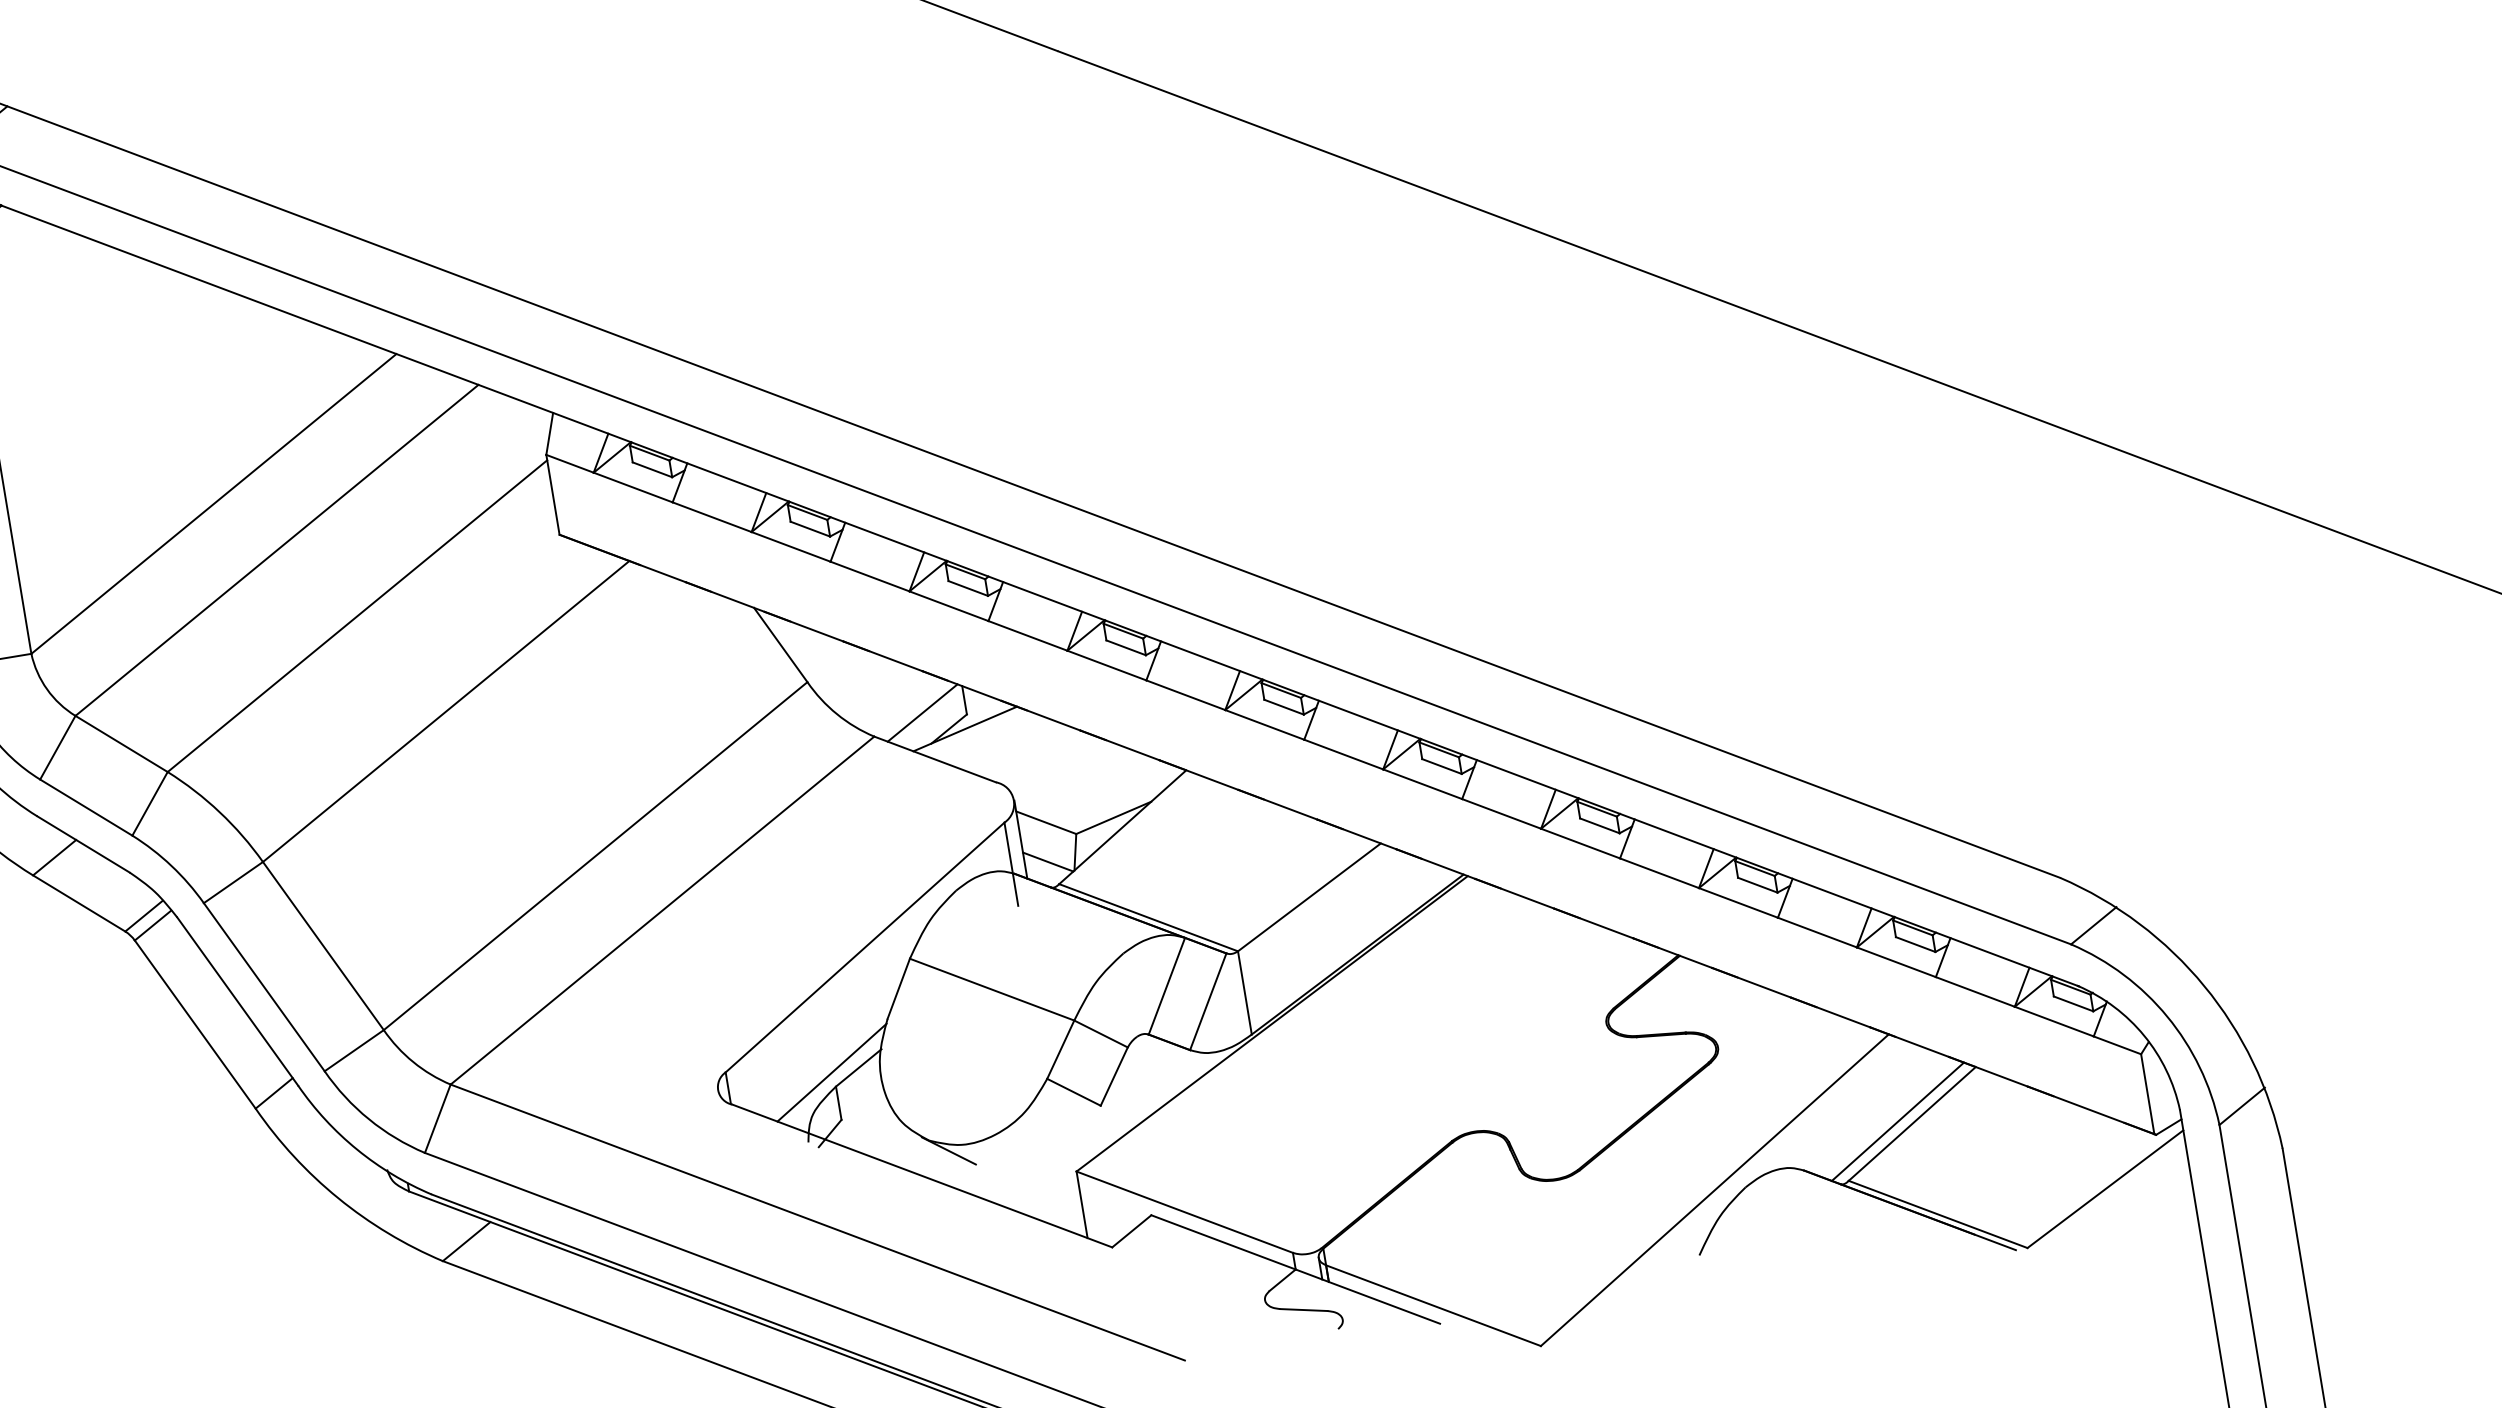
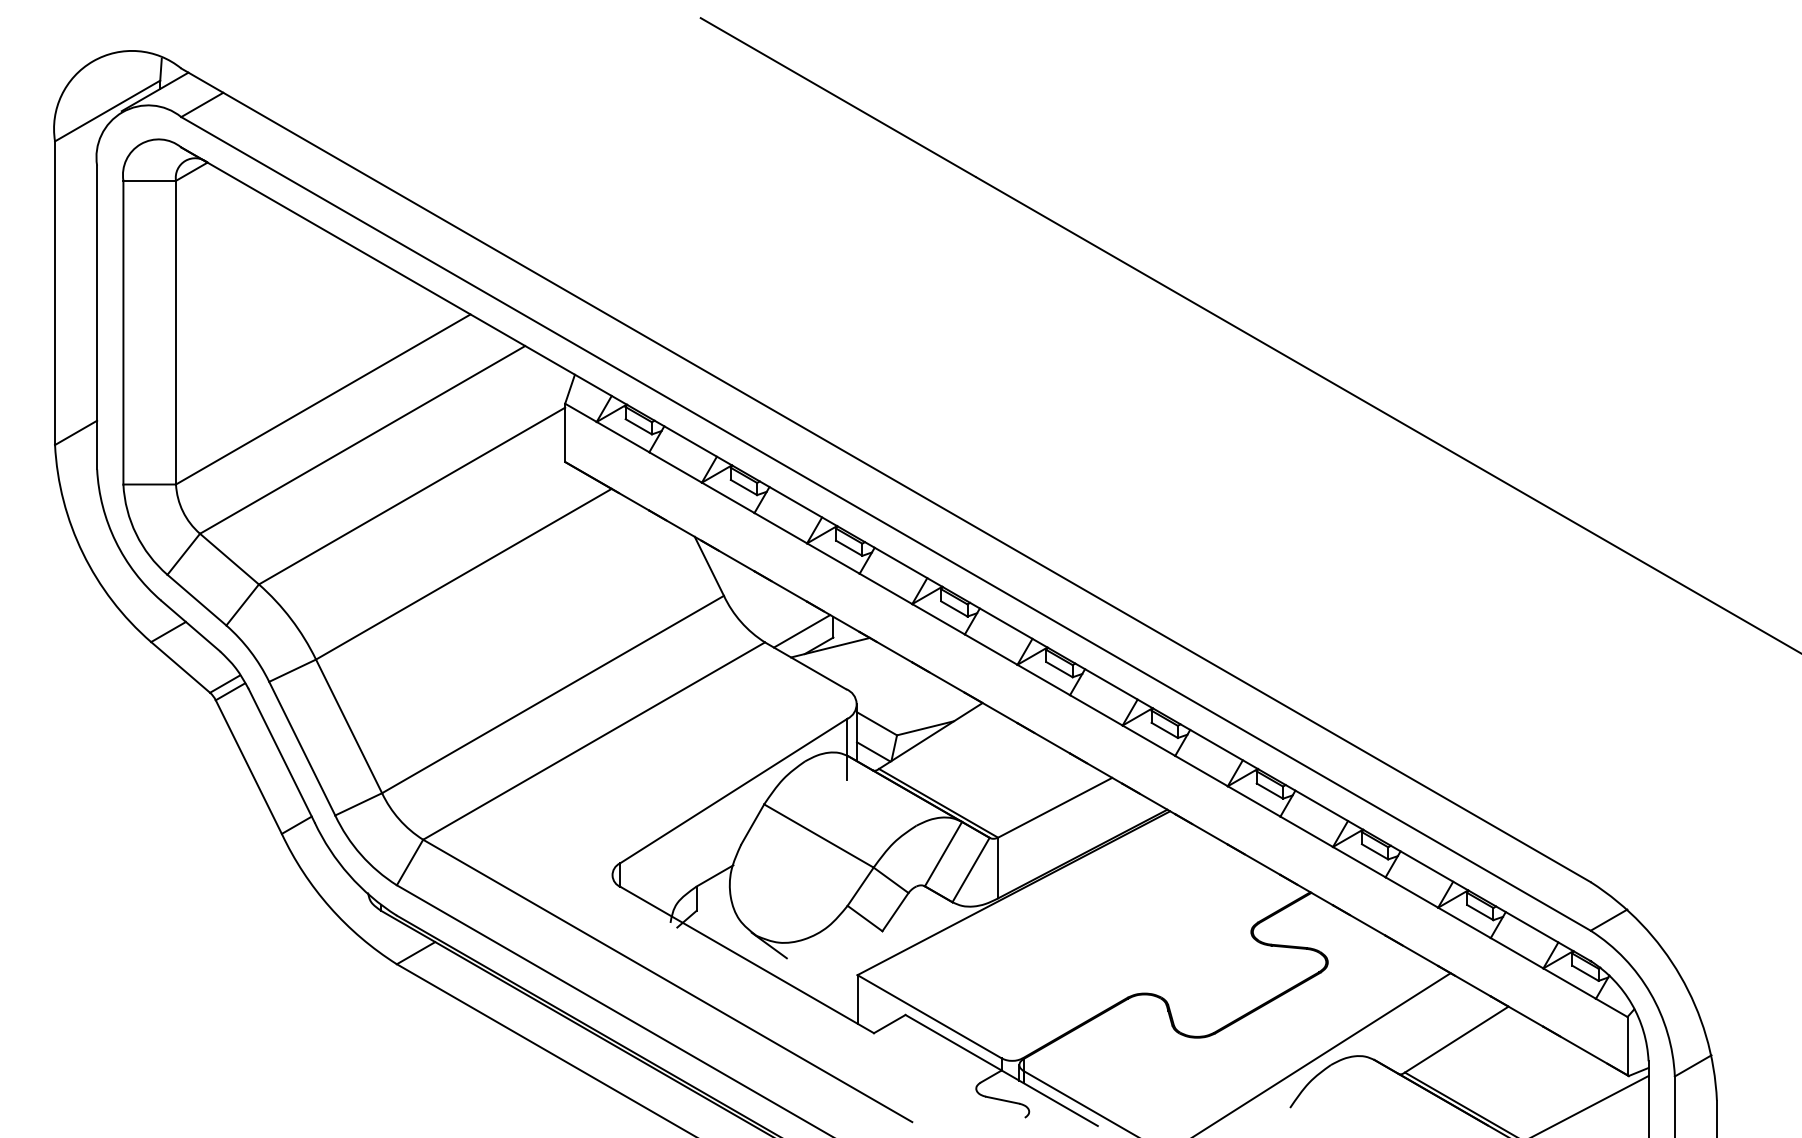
line: (831, 1071) -> (695, 875), removed
line: (1897, 1122) -> (1446, 1036), removed

